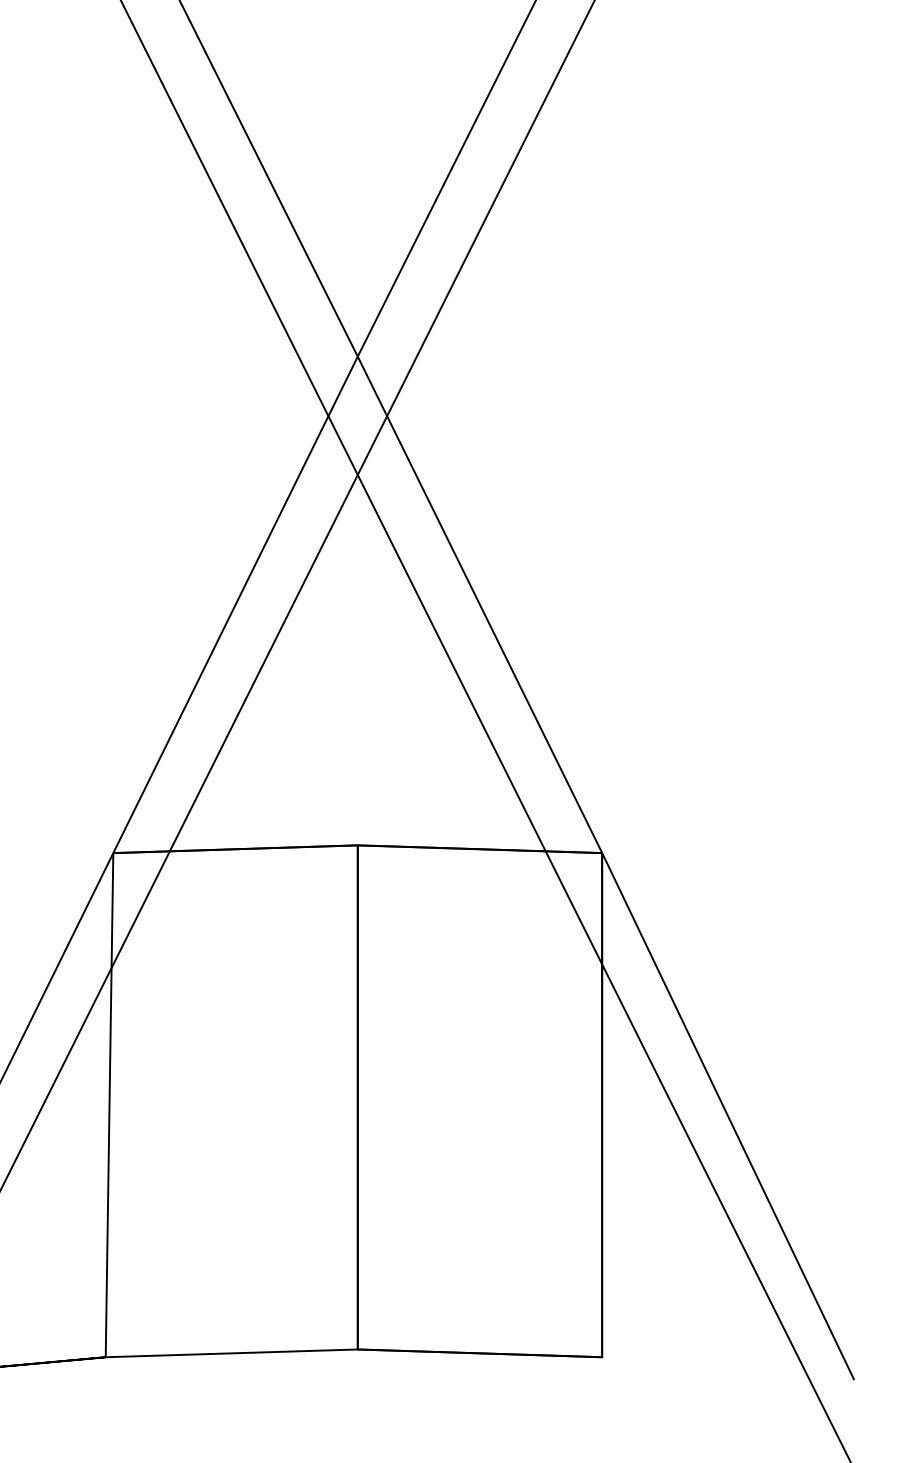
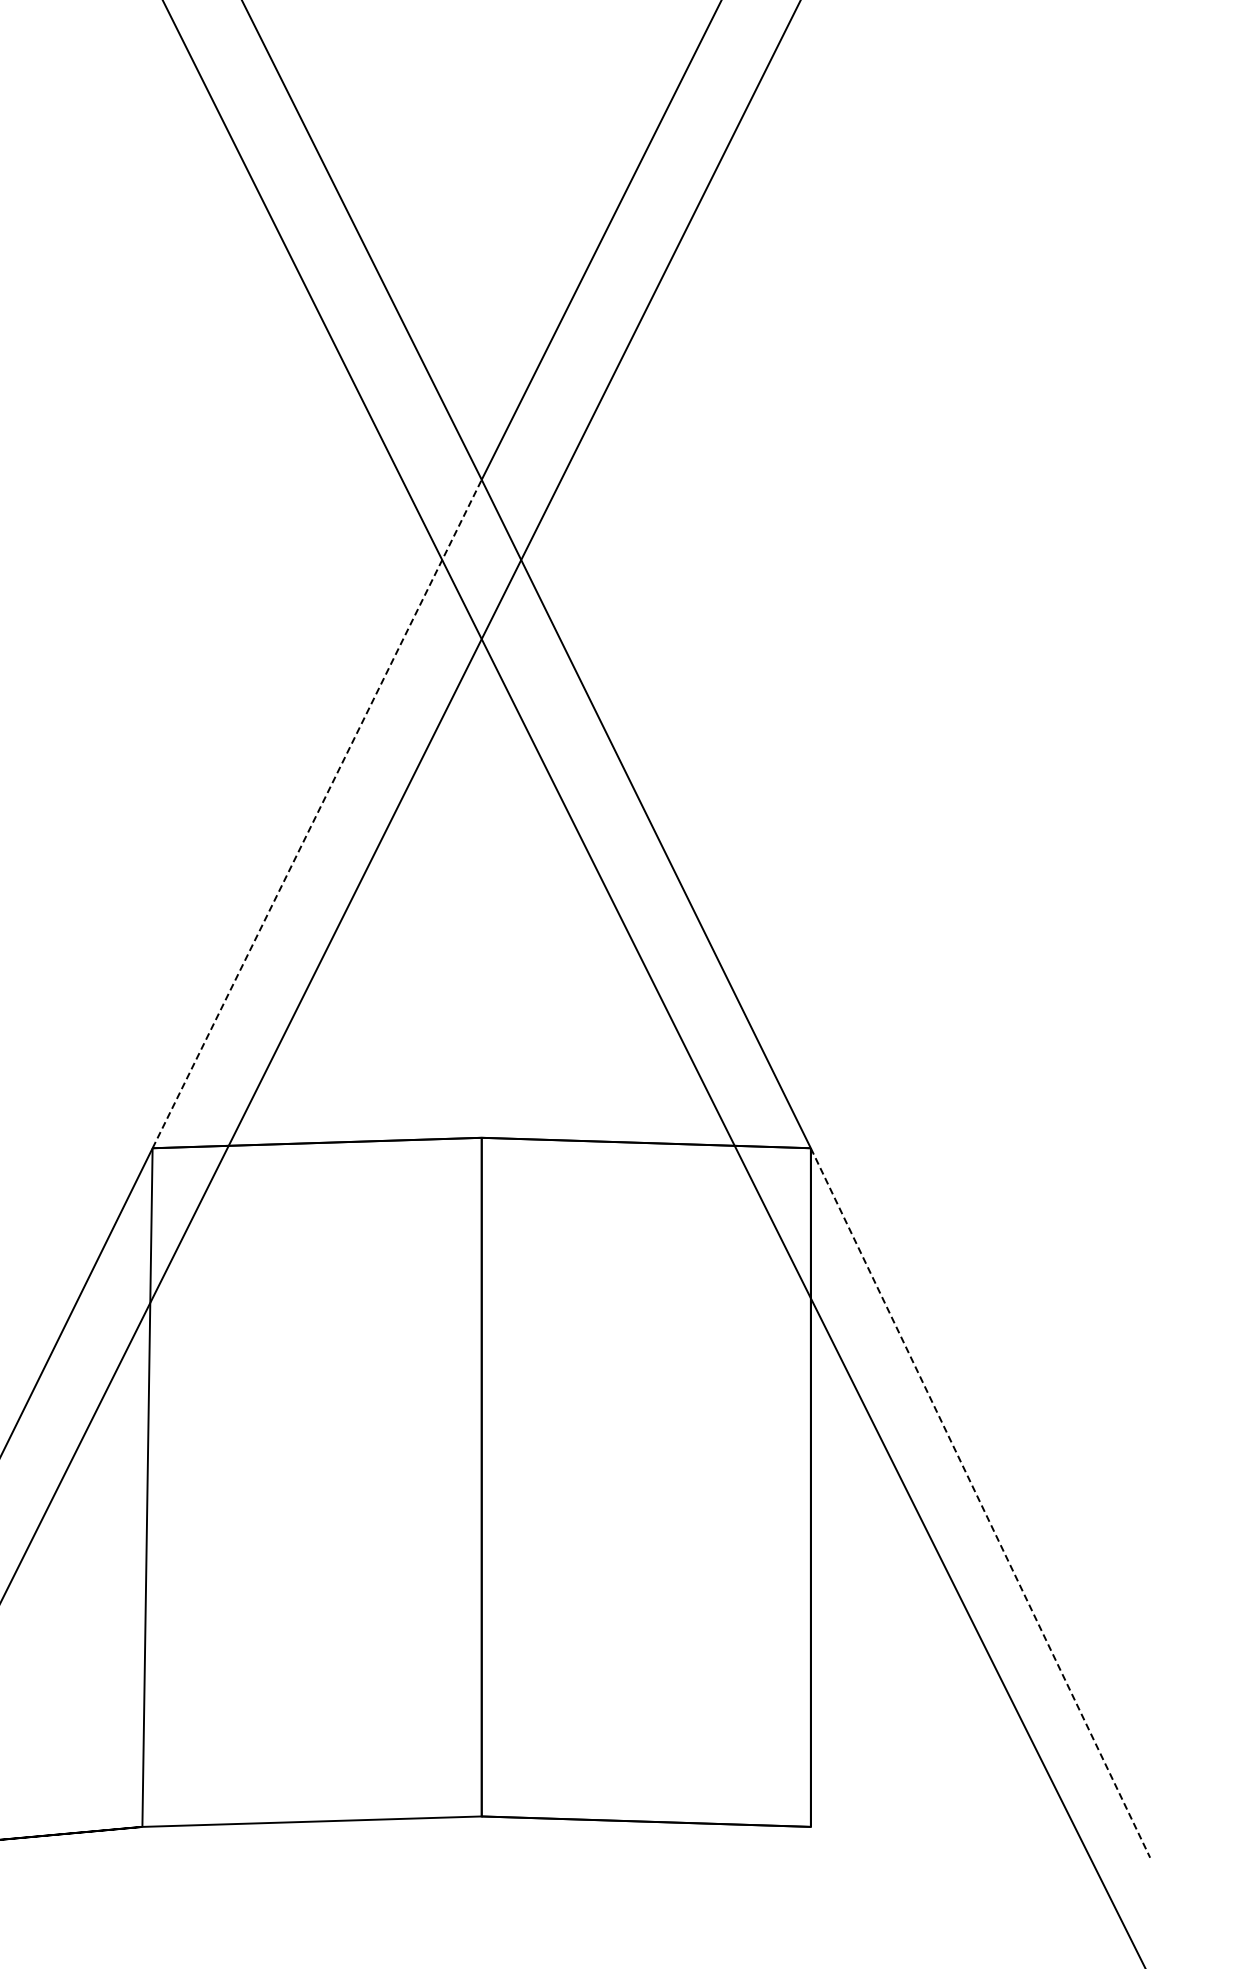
line: (235, 605) -> (317, 814), solid -> dashed
line: (728, 1117) -> (980, 1503), solid -> dashed

